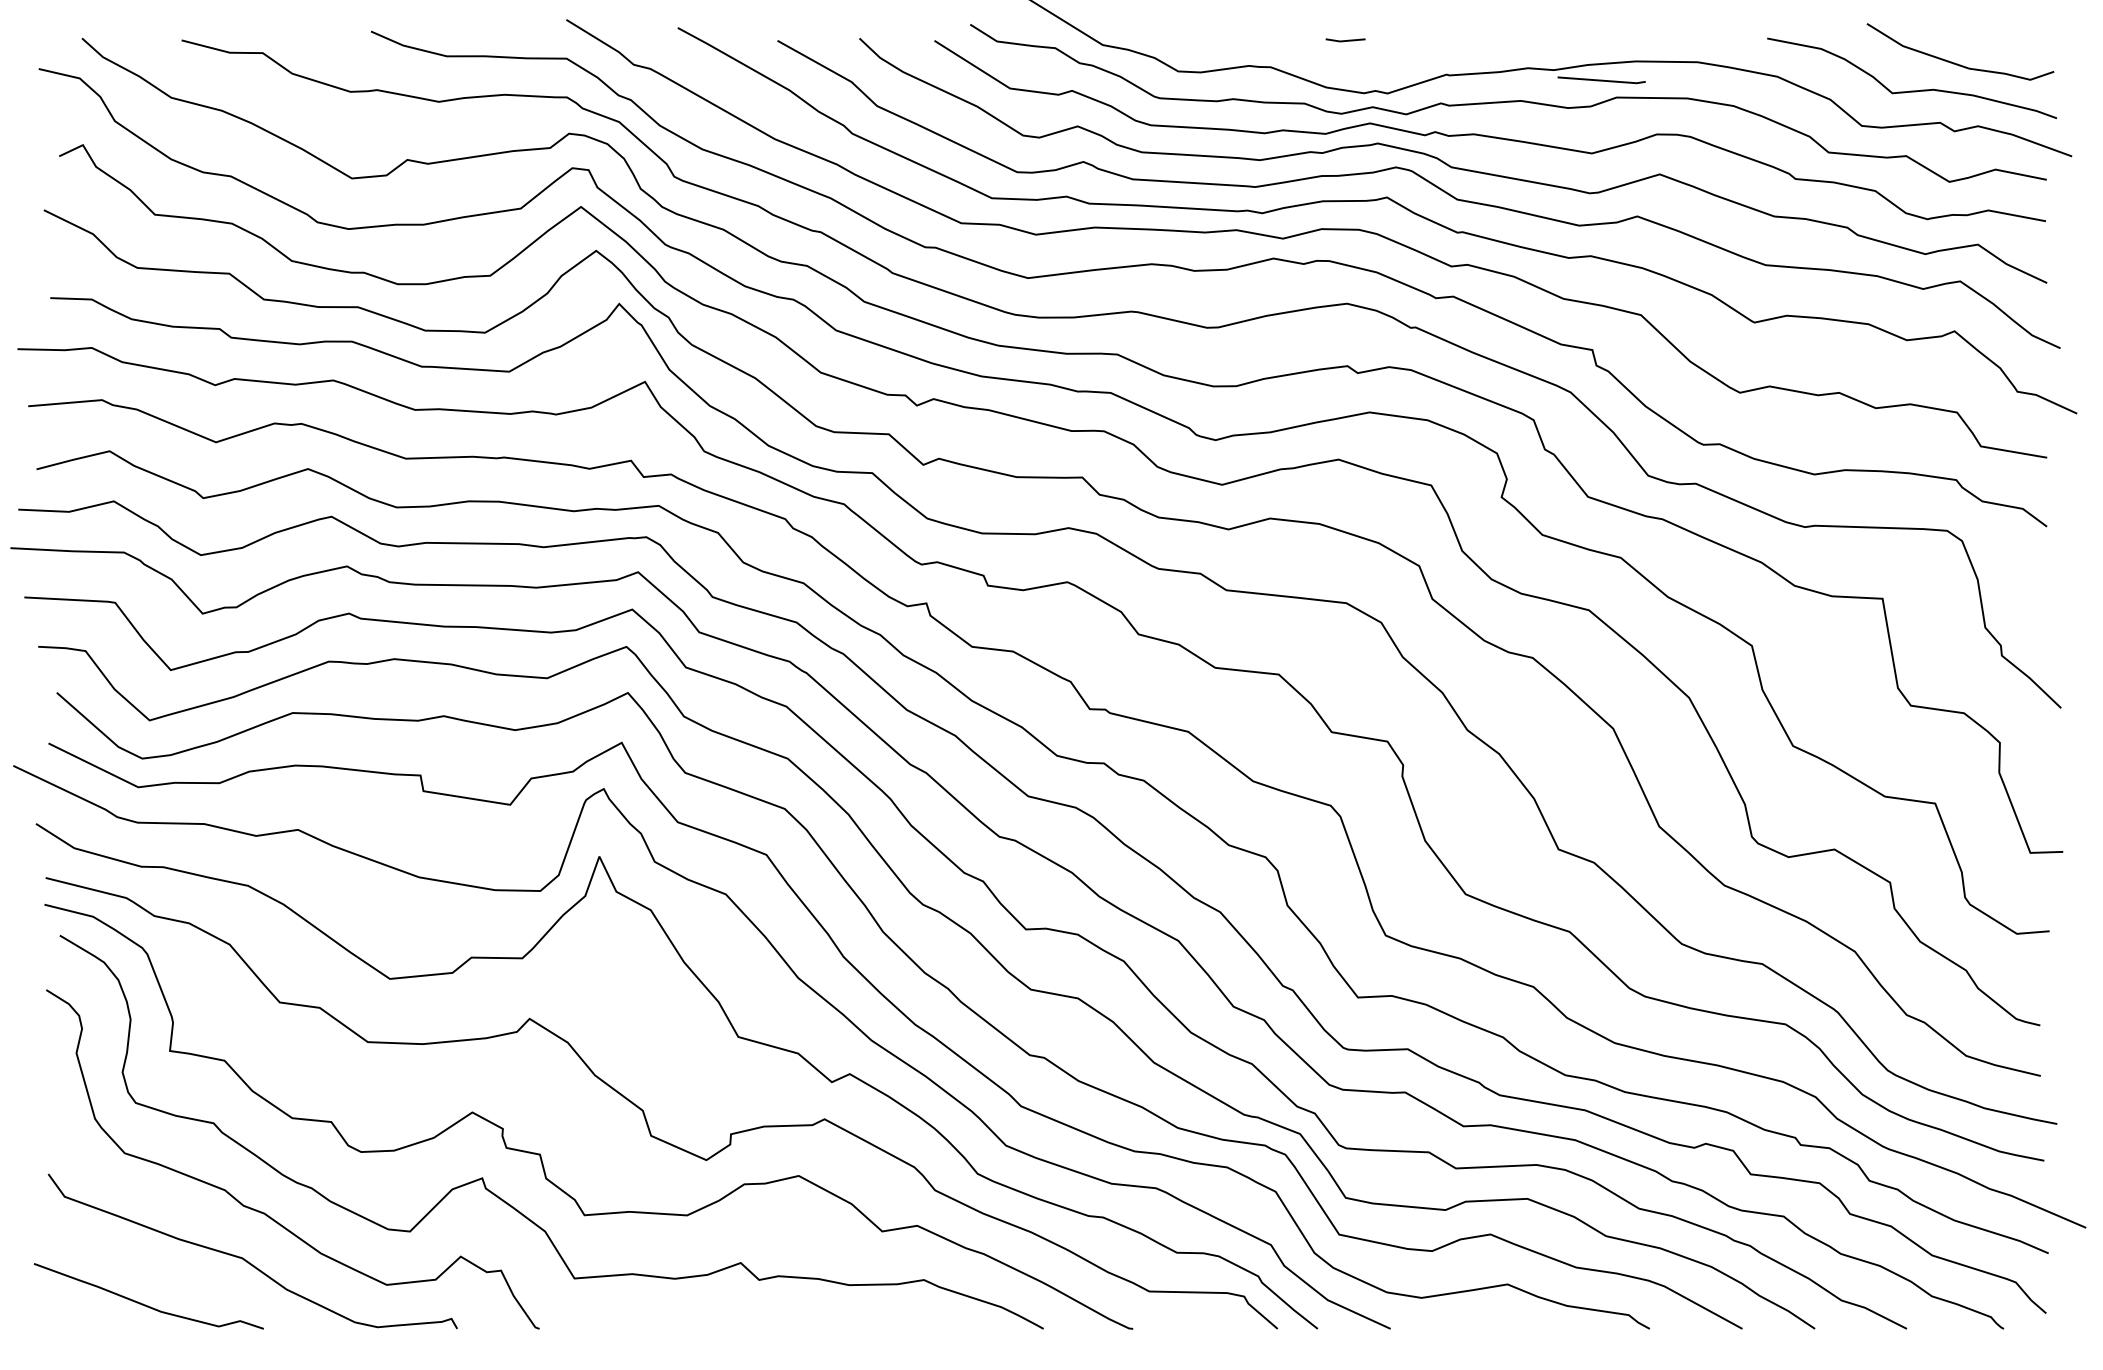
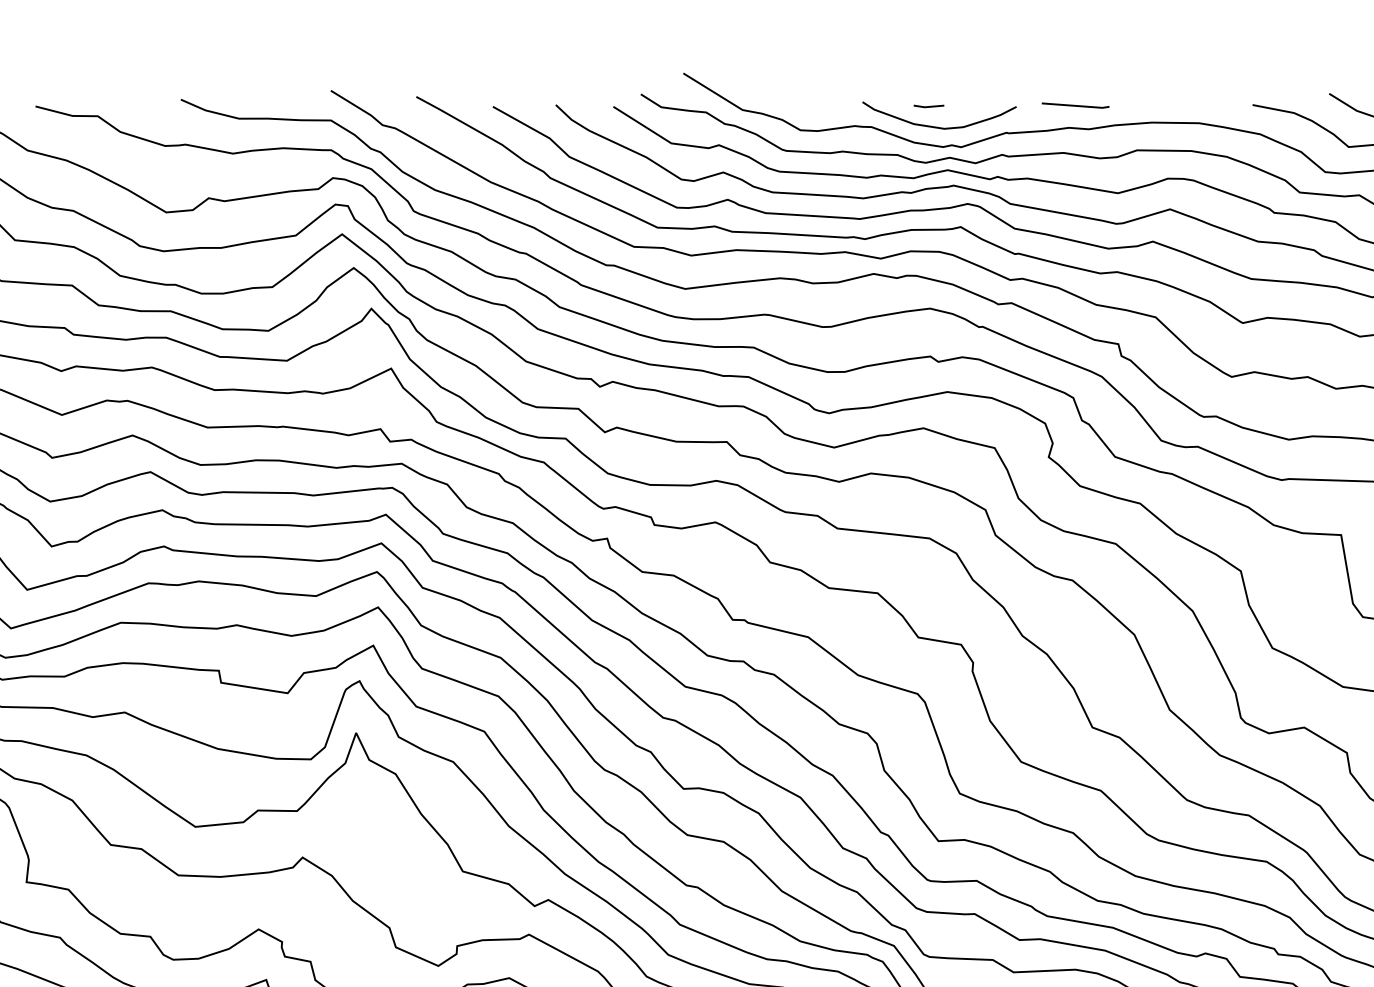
curve: (1354, 66) -> (935, 126), added
line: (1601, 80) -> (1075, 105), moved

